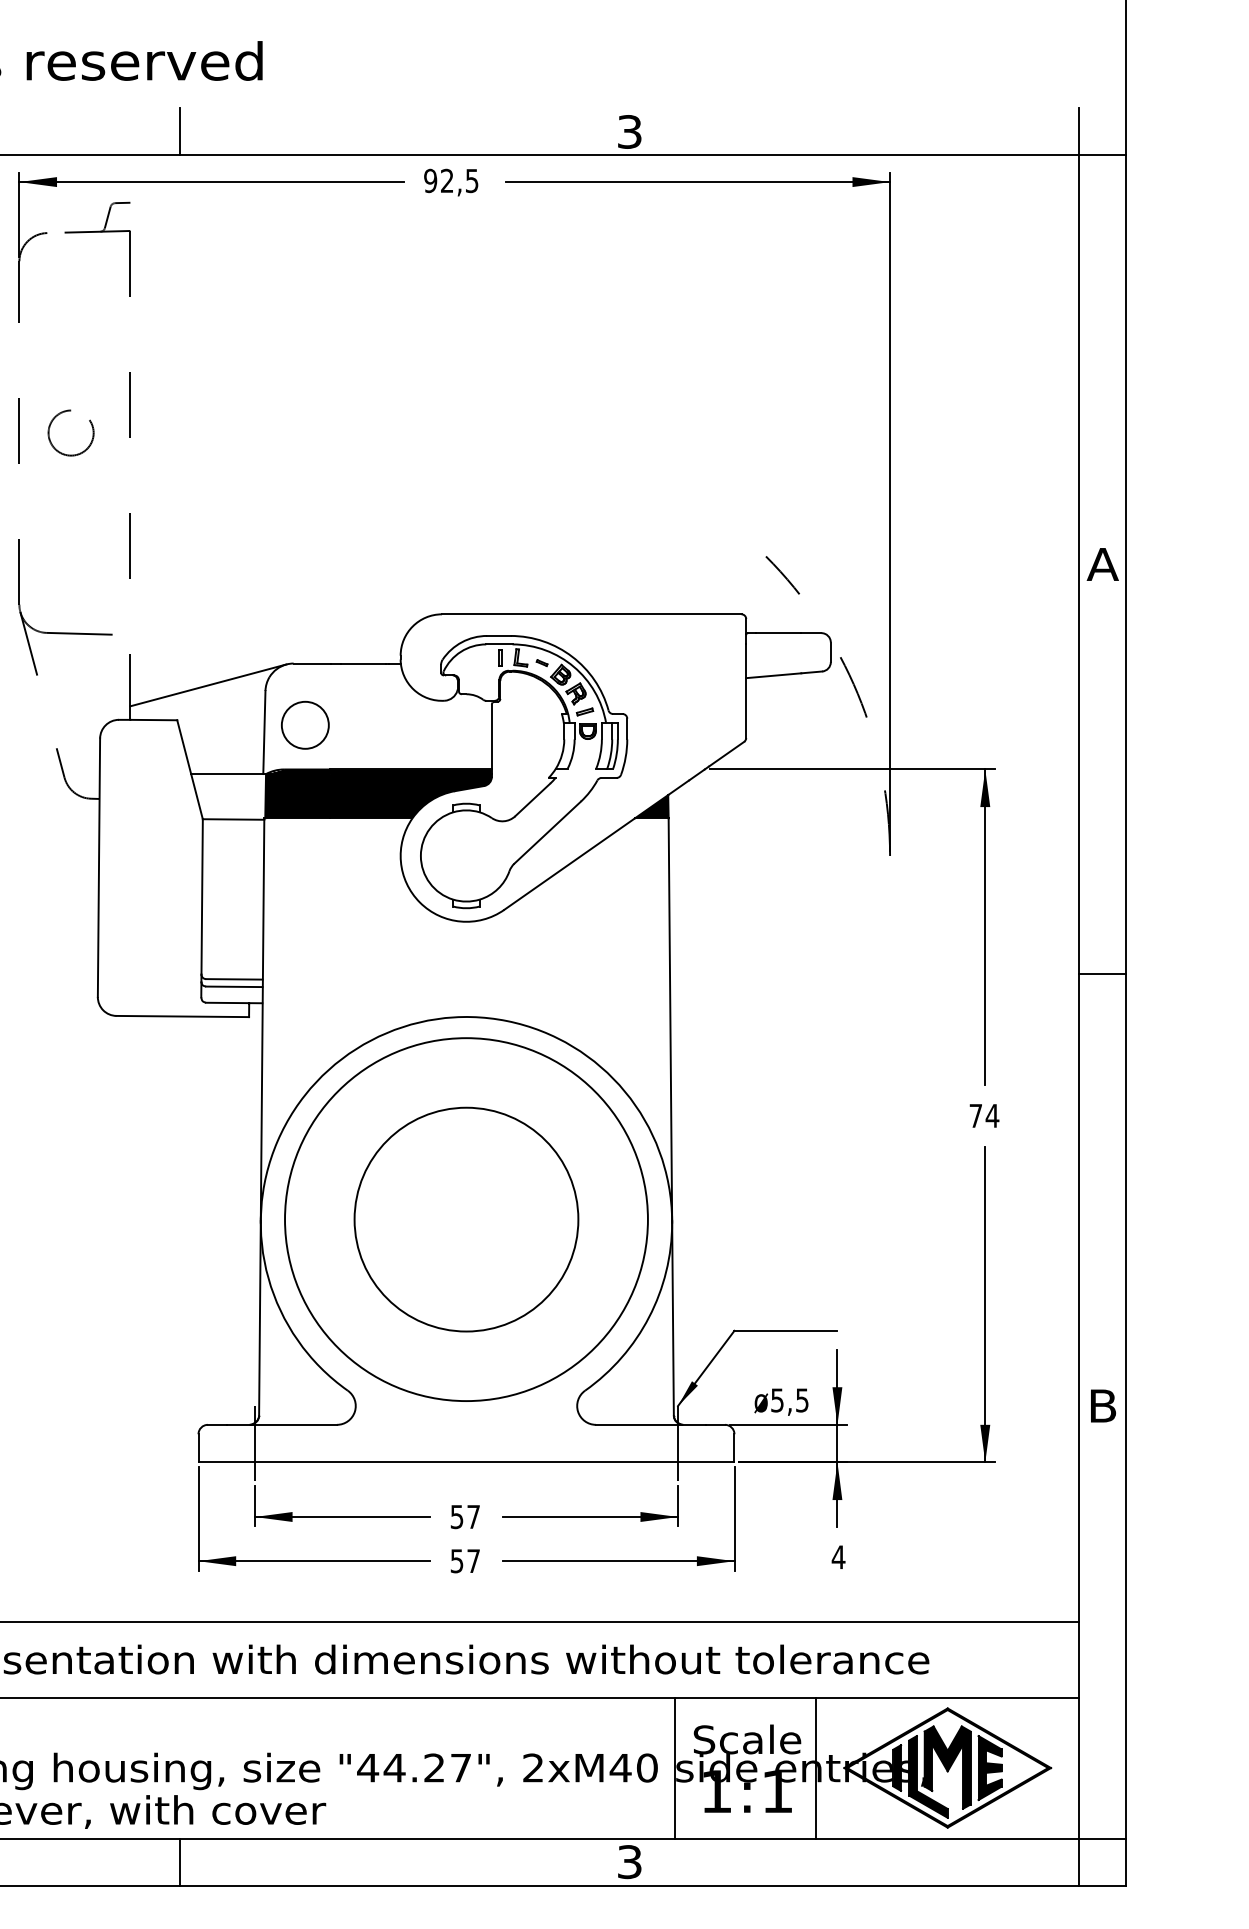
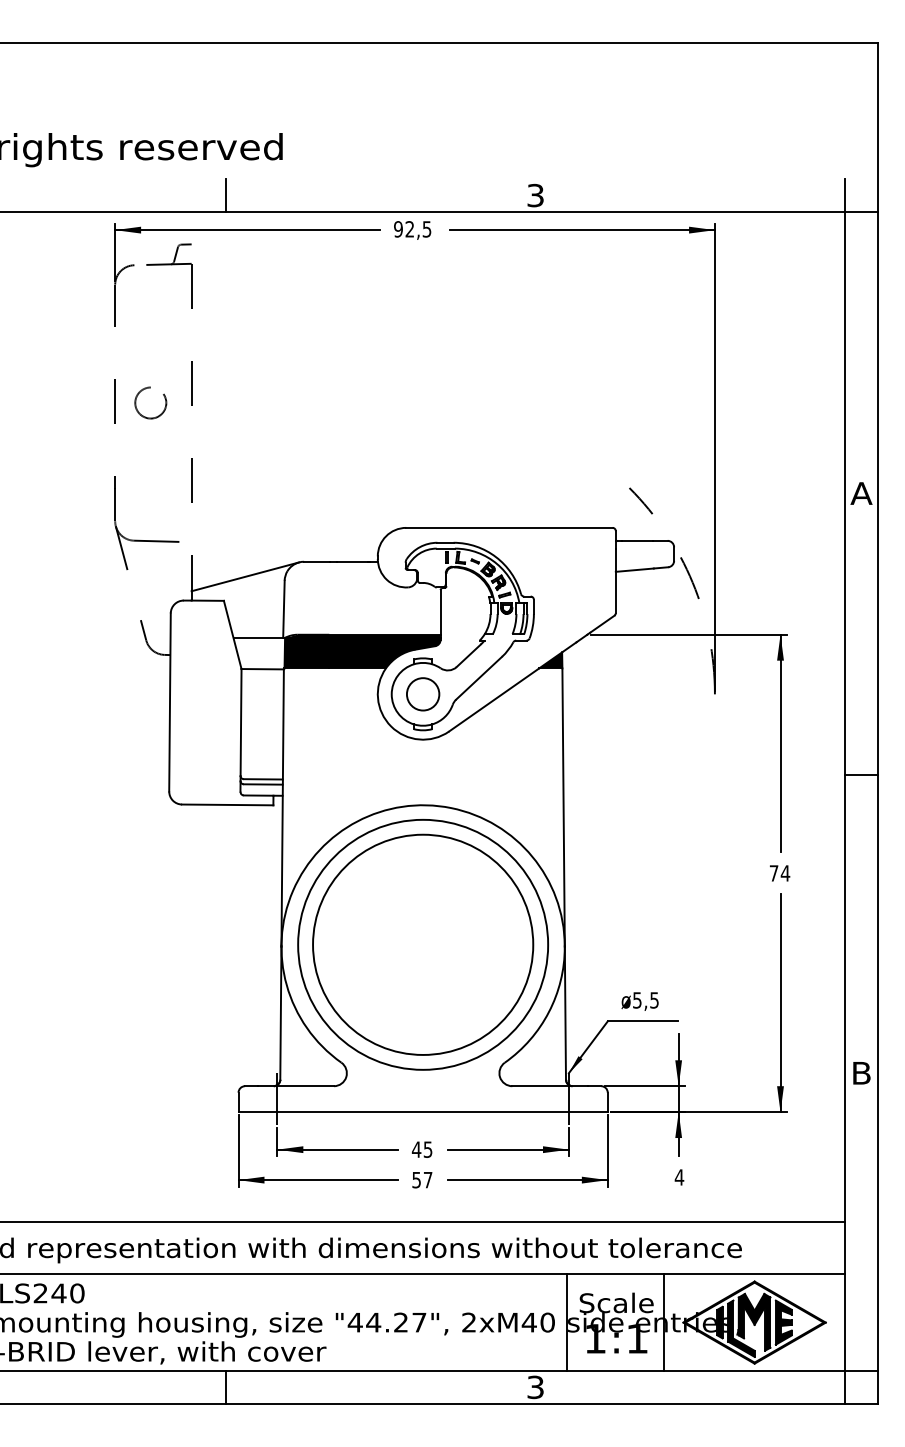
circle: (305, 725) -> (423, 694), moved
circle: (466, 1219) -> (423, 944), size x1.43
text: (780, 1402) -> (639, 1001), moved
text: (464, 1516) -> (421, 1149), 57 -> 45

